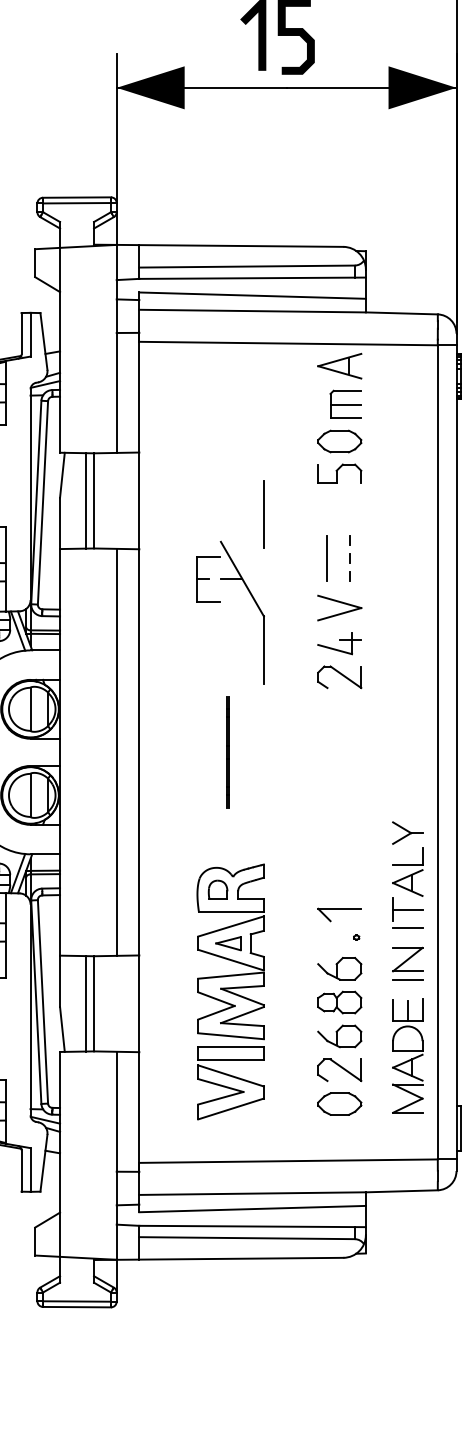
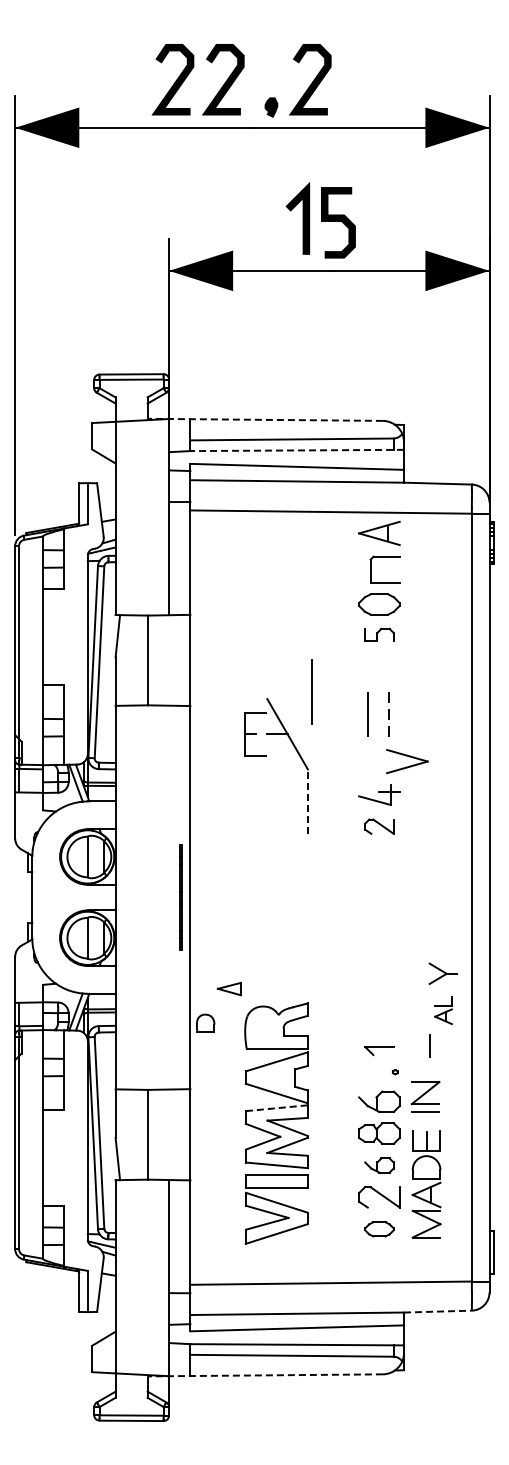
line: (218, 245) -> (265, 419), solid -> dashed
line: (252, 278) -> (297, 450), solid -> dashed
line: (345, 405) -> (384, 570), removed
part: (339, 473) -> (379, 634), size x0.7
line: (86, 500) -> (140, 660), removed
line: (263, 513) -> (311, 691), moved
part: (339, 608) -> (407, 761), moved
line: (263, 649) -> (307, 800), solid -> dashed
part: (339, 676) -> (379, 826), size x0.7
line: (117, 752) -> (169, 897), removed
line: (227, 752) -> (180, 897), moved
part: (407, 872) -> (443, 1010), size x0.6
part: (217, 889) -> (205, 1022), moved
line: (407, 909) -> (443, 1045), removed
part: (339, 914) -> (379, 1050), size x0.7
line: (407, 927) -> (443, 1062), removed
part: (227, 943) -> (228, 988), moved
part: (407, 963) -> (425, 1096), moved
line: (231, 975) -> (277, 1108), solid -> dashed
line: (86, 1003) -> (140, 1134), removed
part: (339, 1036) -> (379, 1165), size x0.7
part: (407, 1056) -> (426, 1184), moved
part: (339, 1104) -> (379, 1229), size x0.7
line: (401, 1191) -> (437, 1311), solid -> dashed
line: (218, 1259) -> (265, 1375), solid -> dashed

